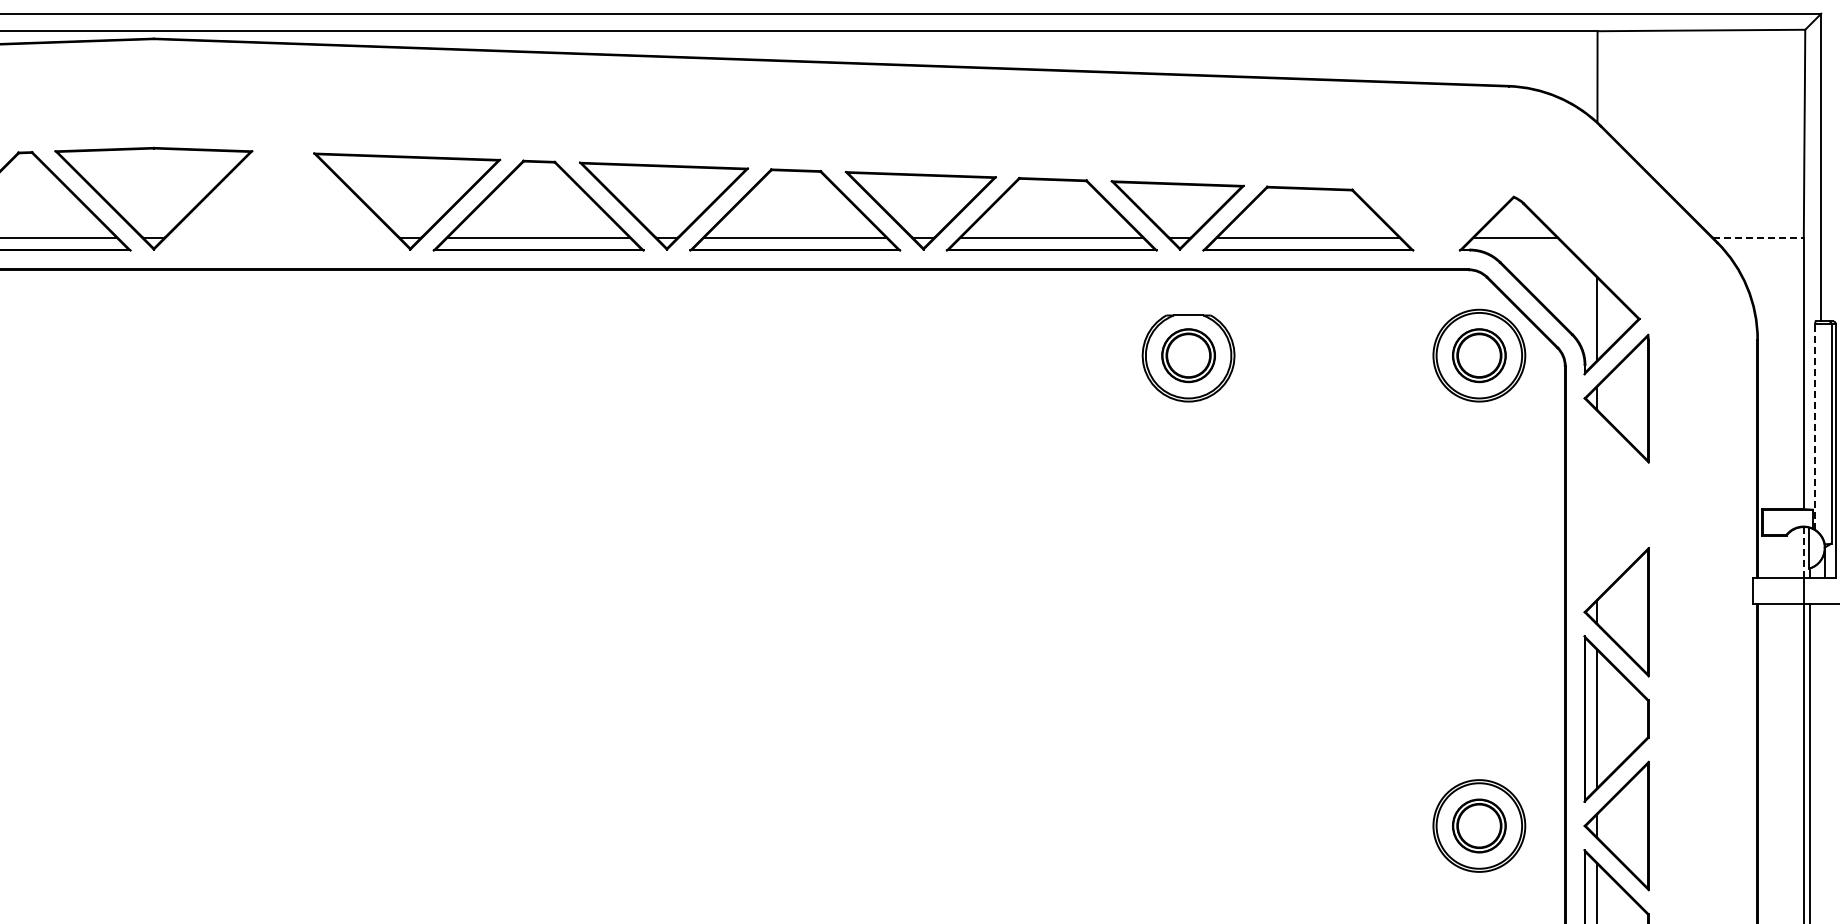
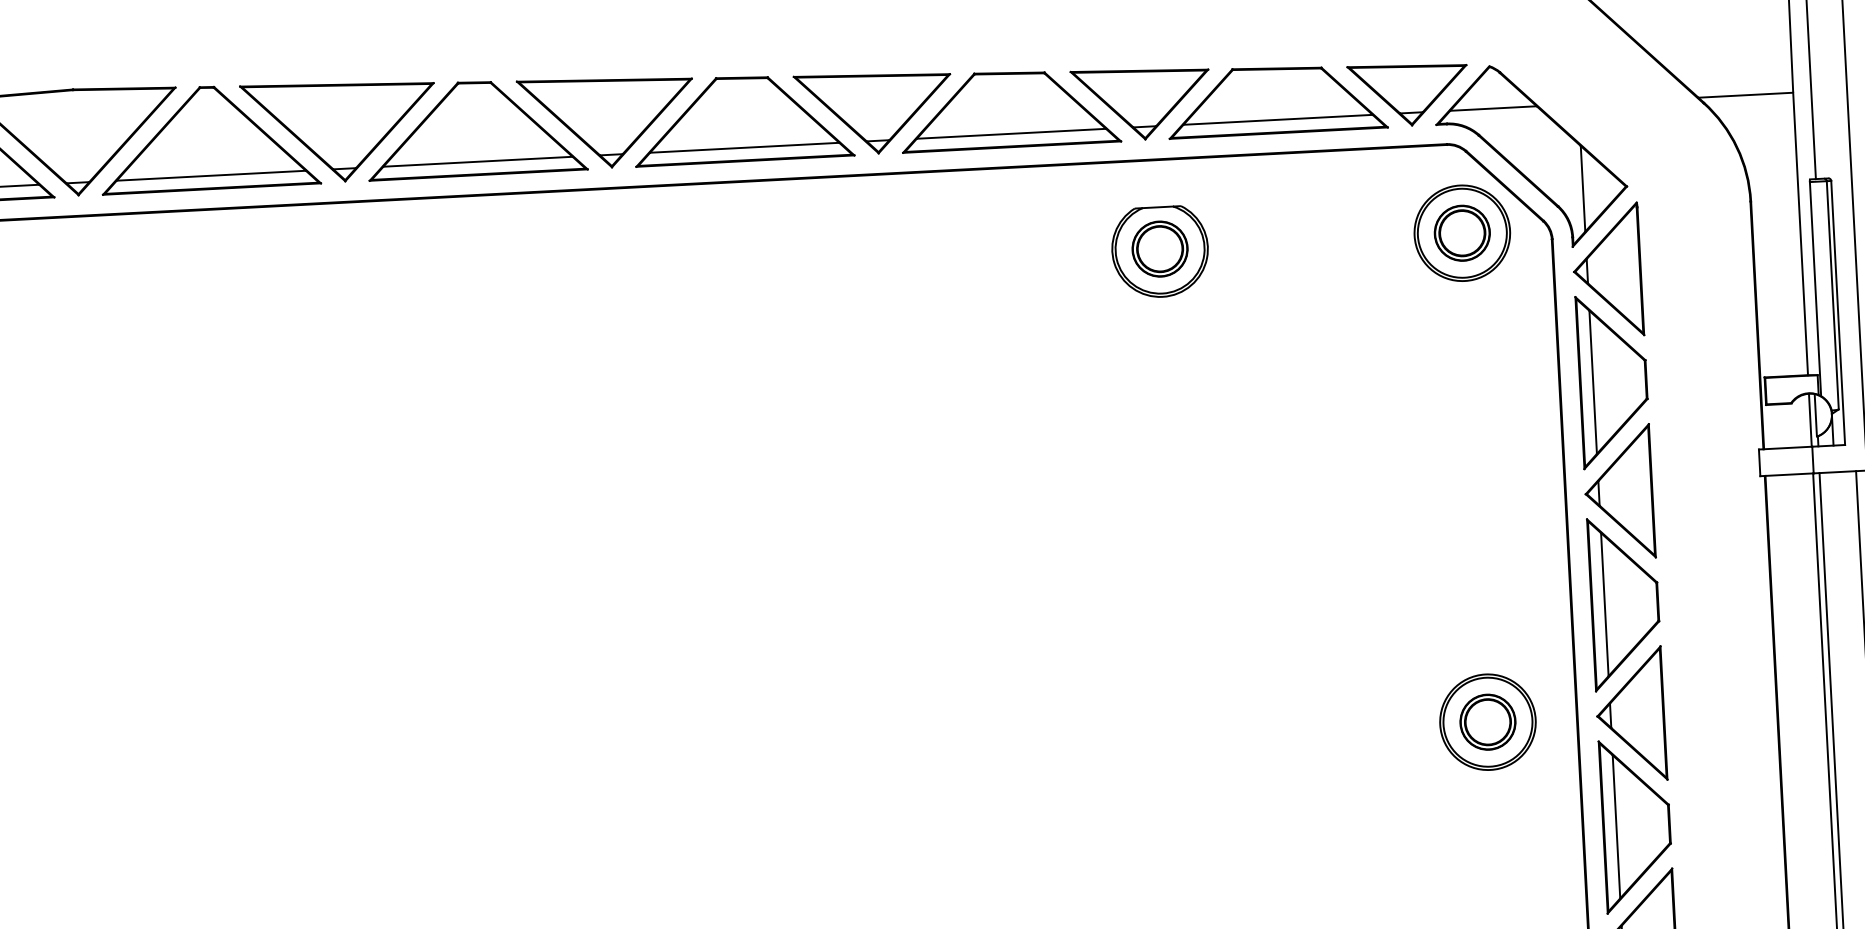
part: (282, 201) -> (209, 138), added
part: (1434, 219) -> (1408, 94), added
line: (1757, 237) -> (1745, 95), dashed -> solid
line: (1815, 427) -> (1815, 289), dashed -> solid
part: (1616, 505) -> (1613, 381), added
line: (1803, 553) -> (1810, 421), dashed -> solid

